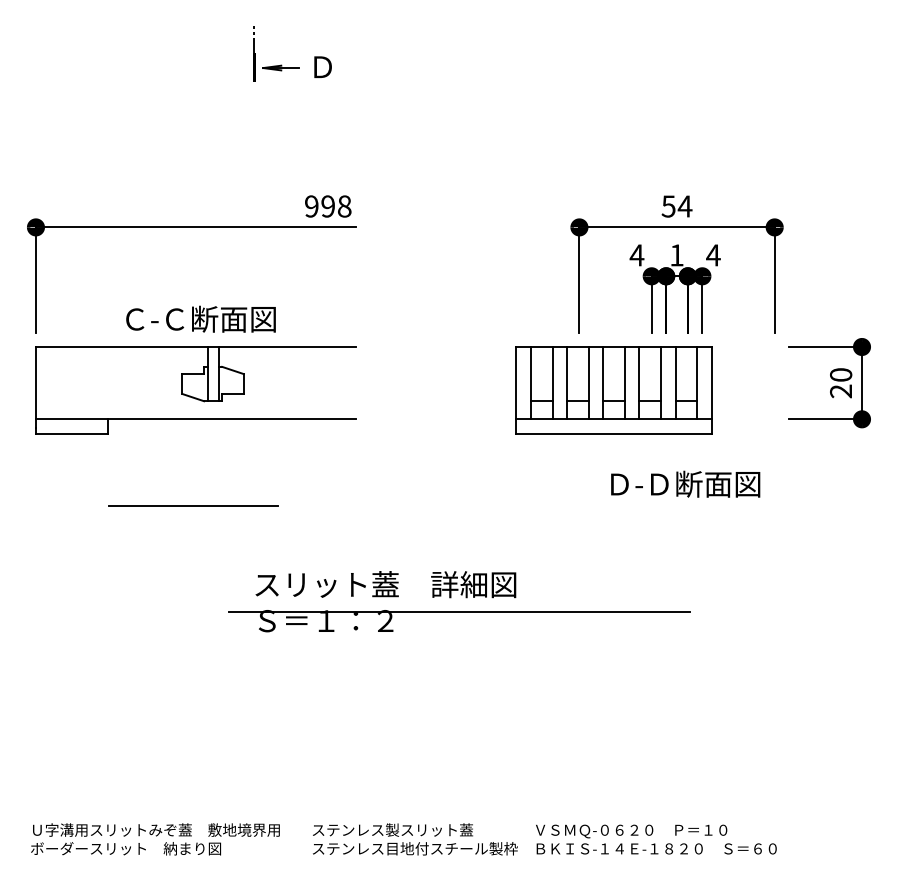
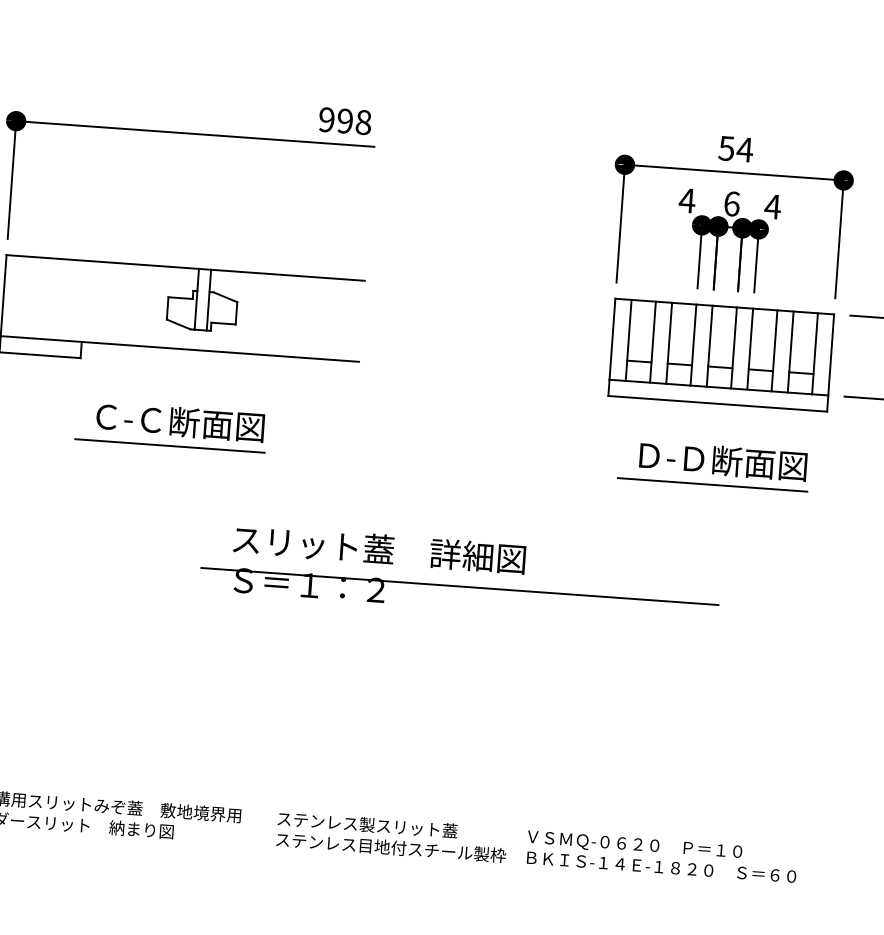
text: (676, 255) -> (731, 204), 1 -> 6
text: (200, 318) -> (179, 421), moved
part: (613, 390) -> (720, 355), moved
line: (677, 505) -> (712, 484), added

